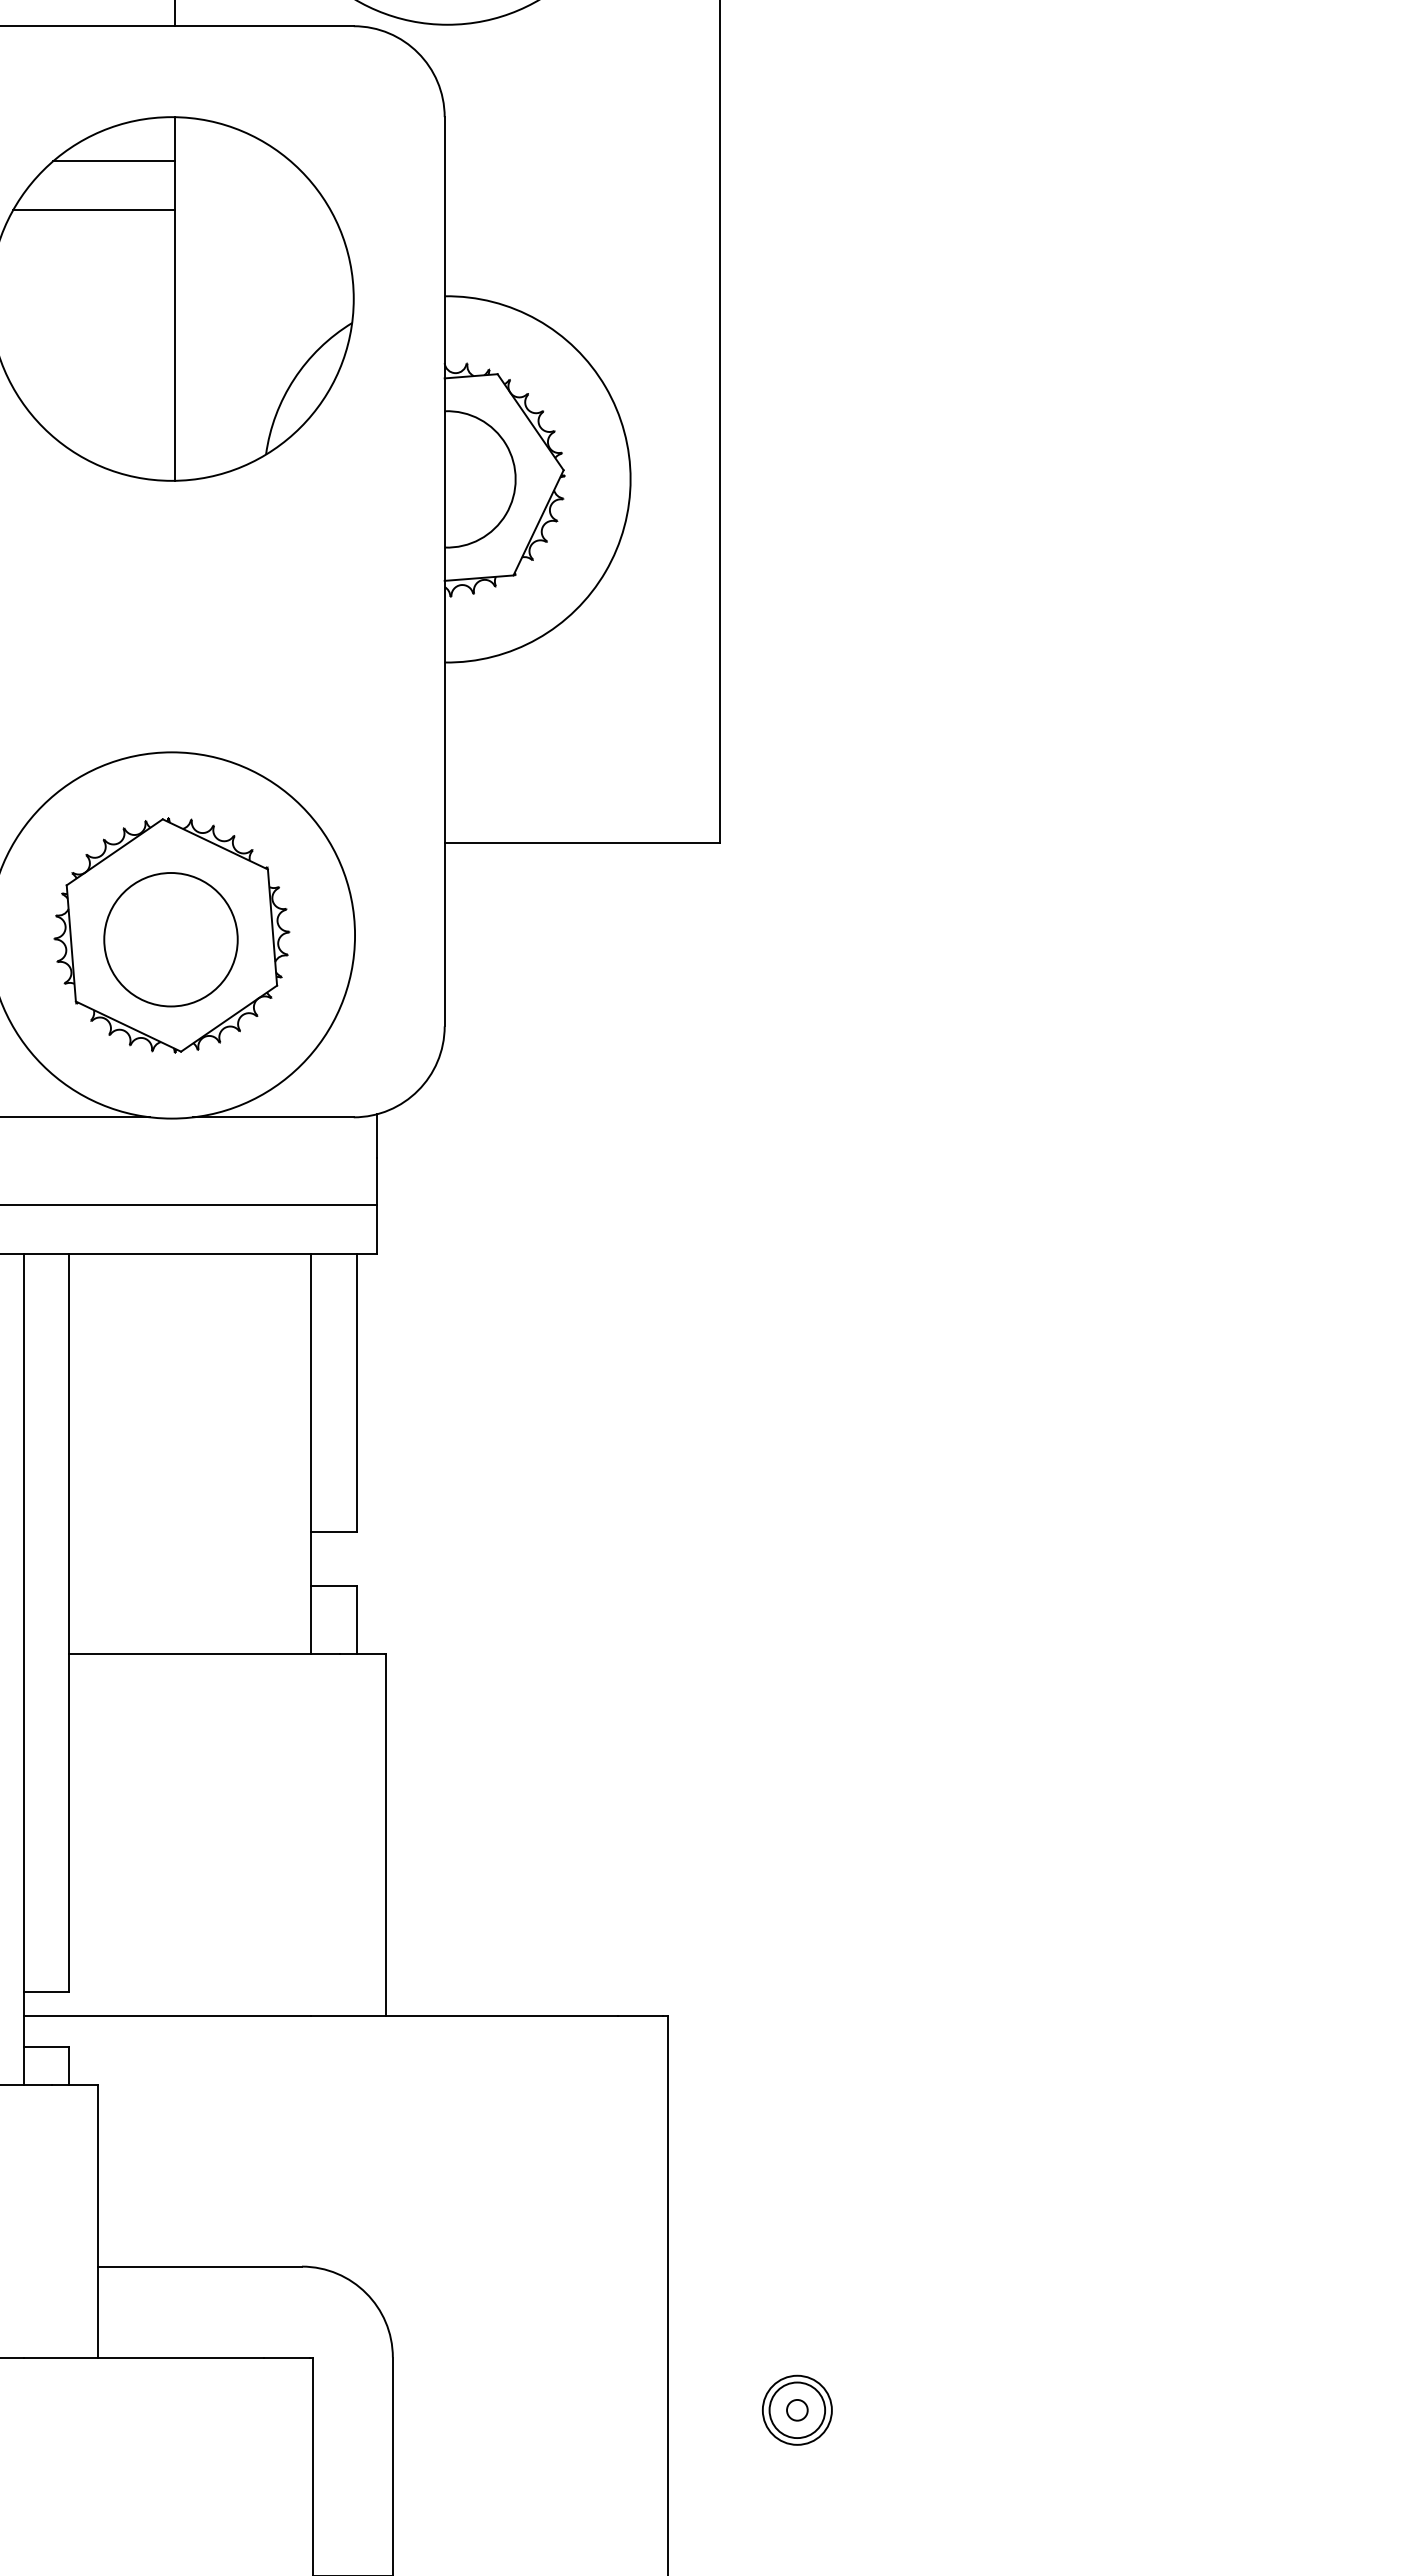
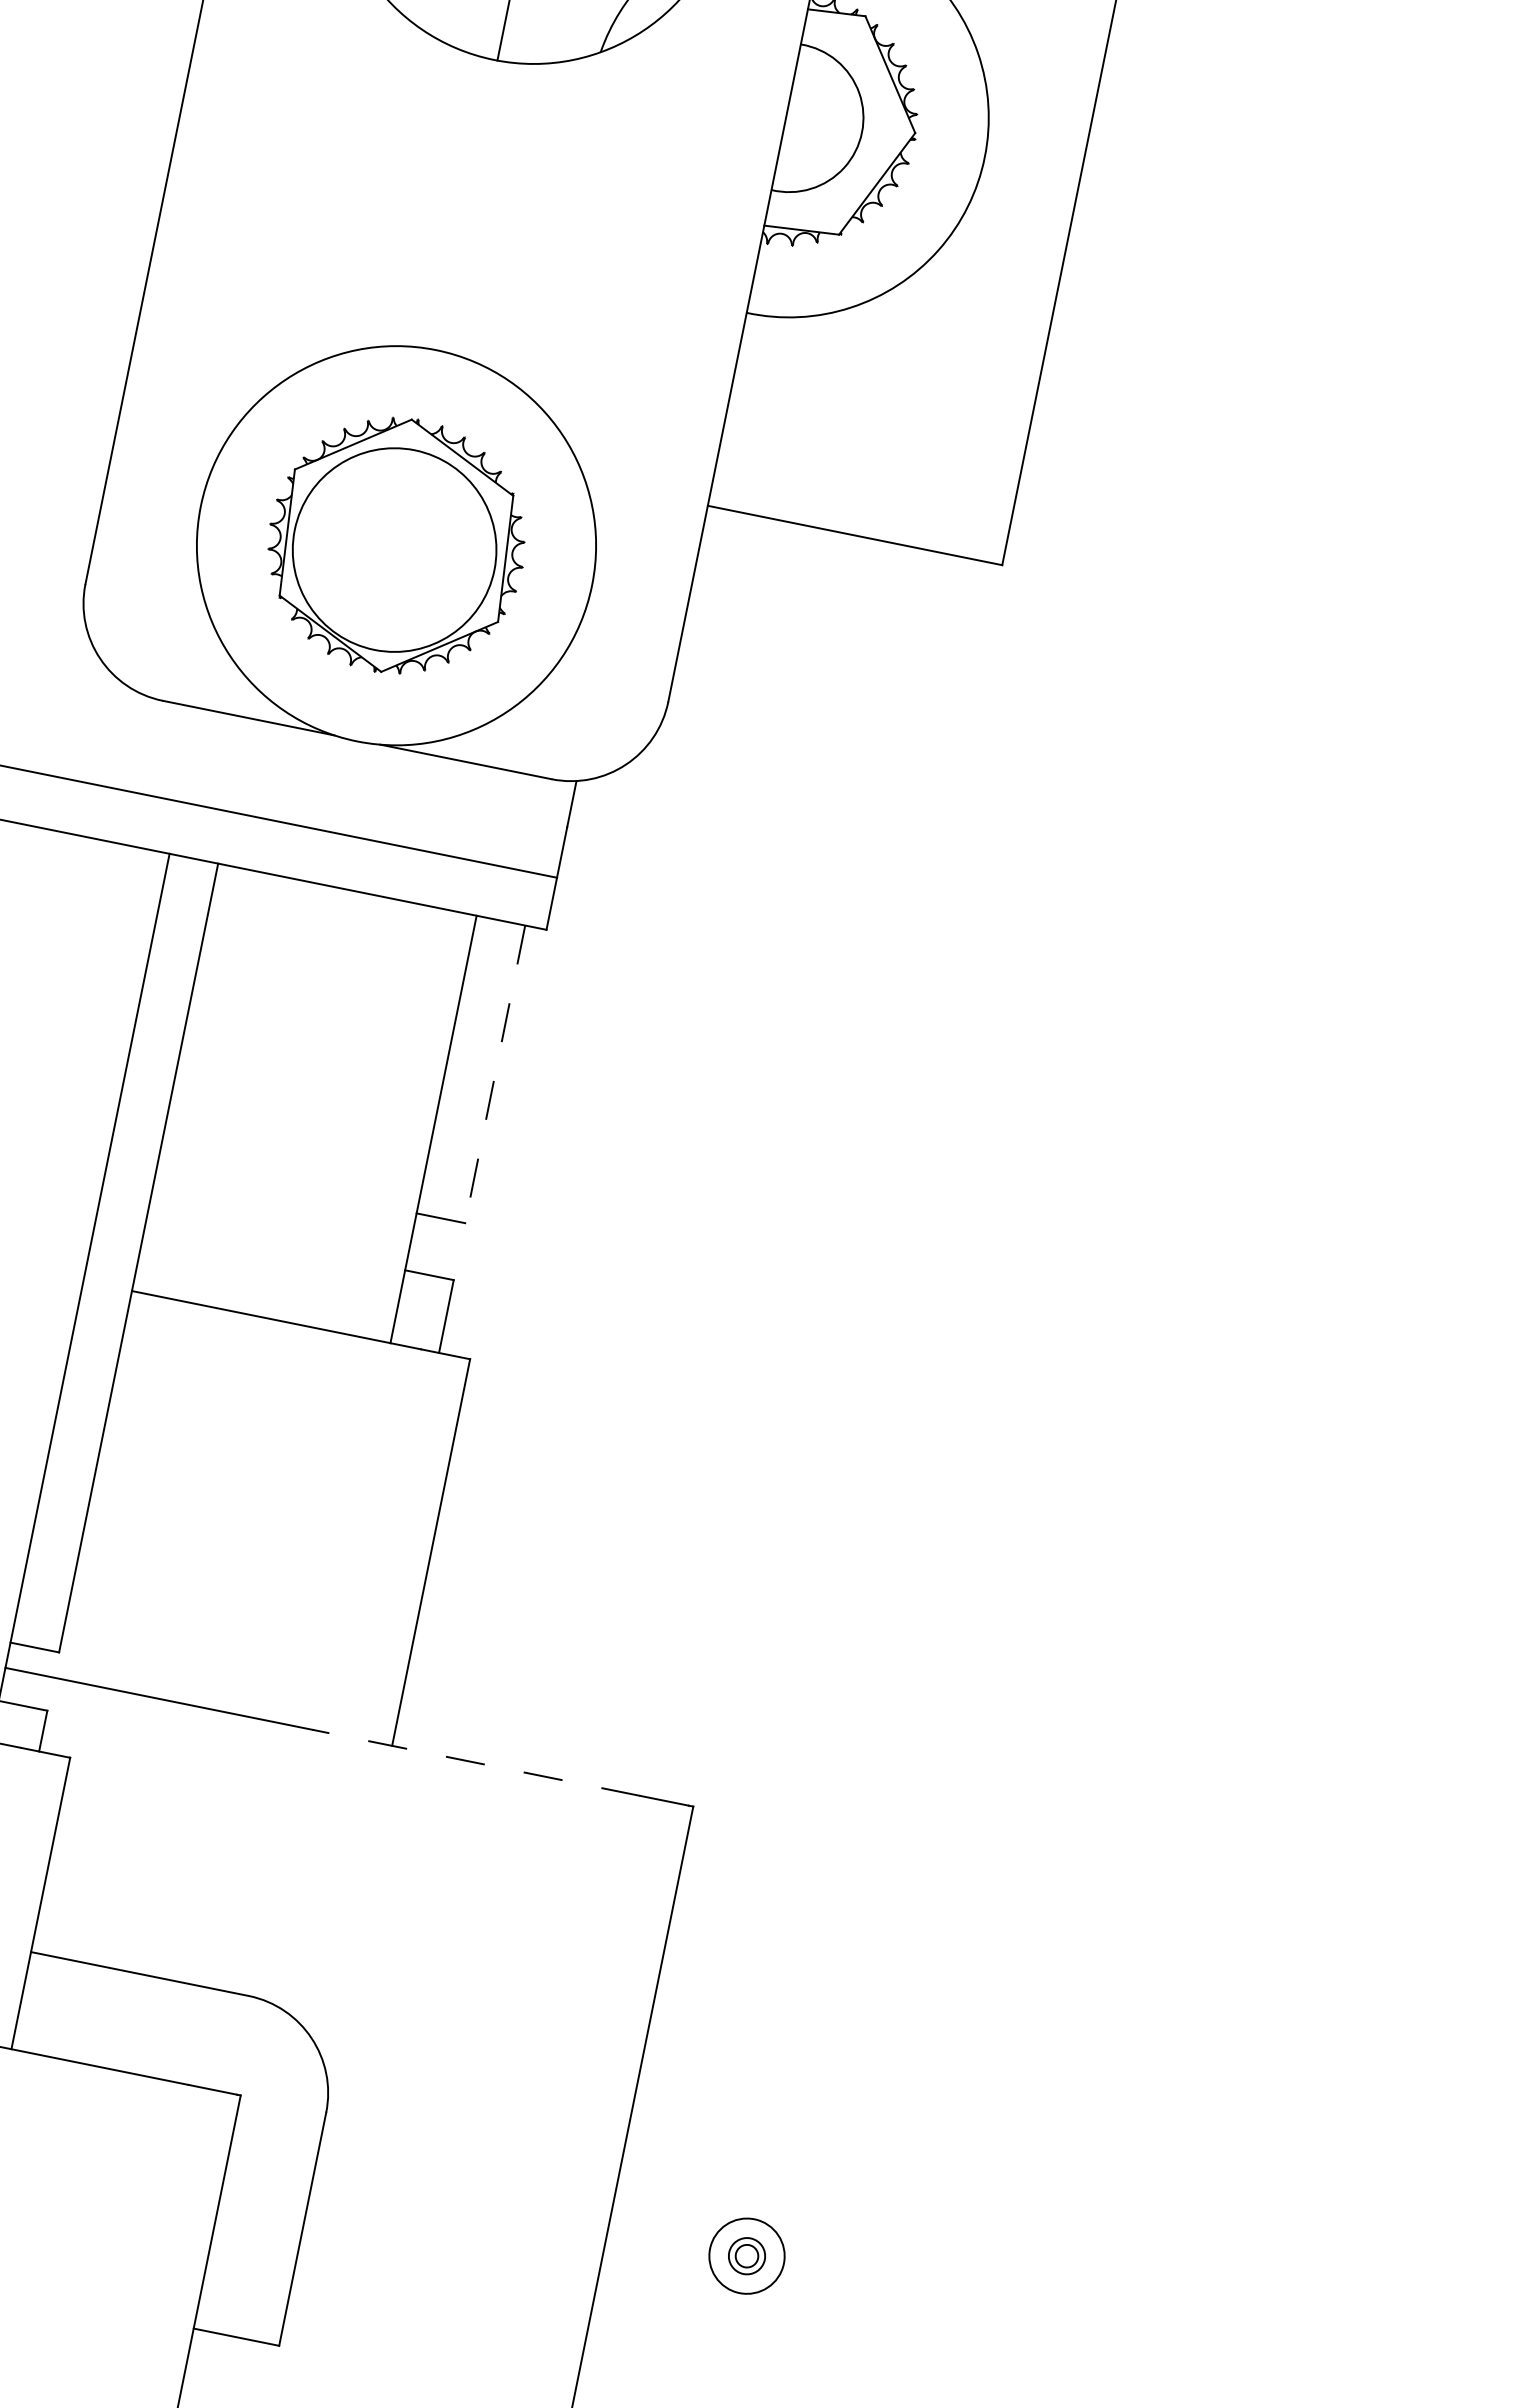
circle: (170, 939) -> (394, 549), size x1.4
line: (356, 1393) -> (495, 1074), solid -> dashed
line: (463, 2015) -> (475, 1762), solid -> dashed
circle: (797, 2410) -> (747, 2256), size x0.6

